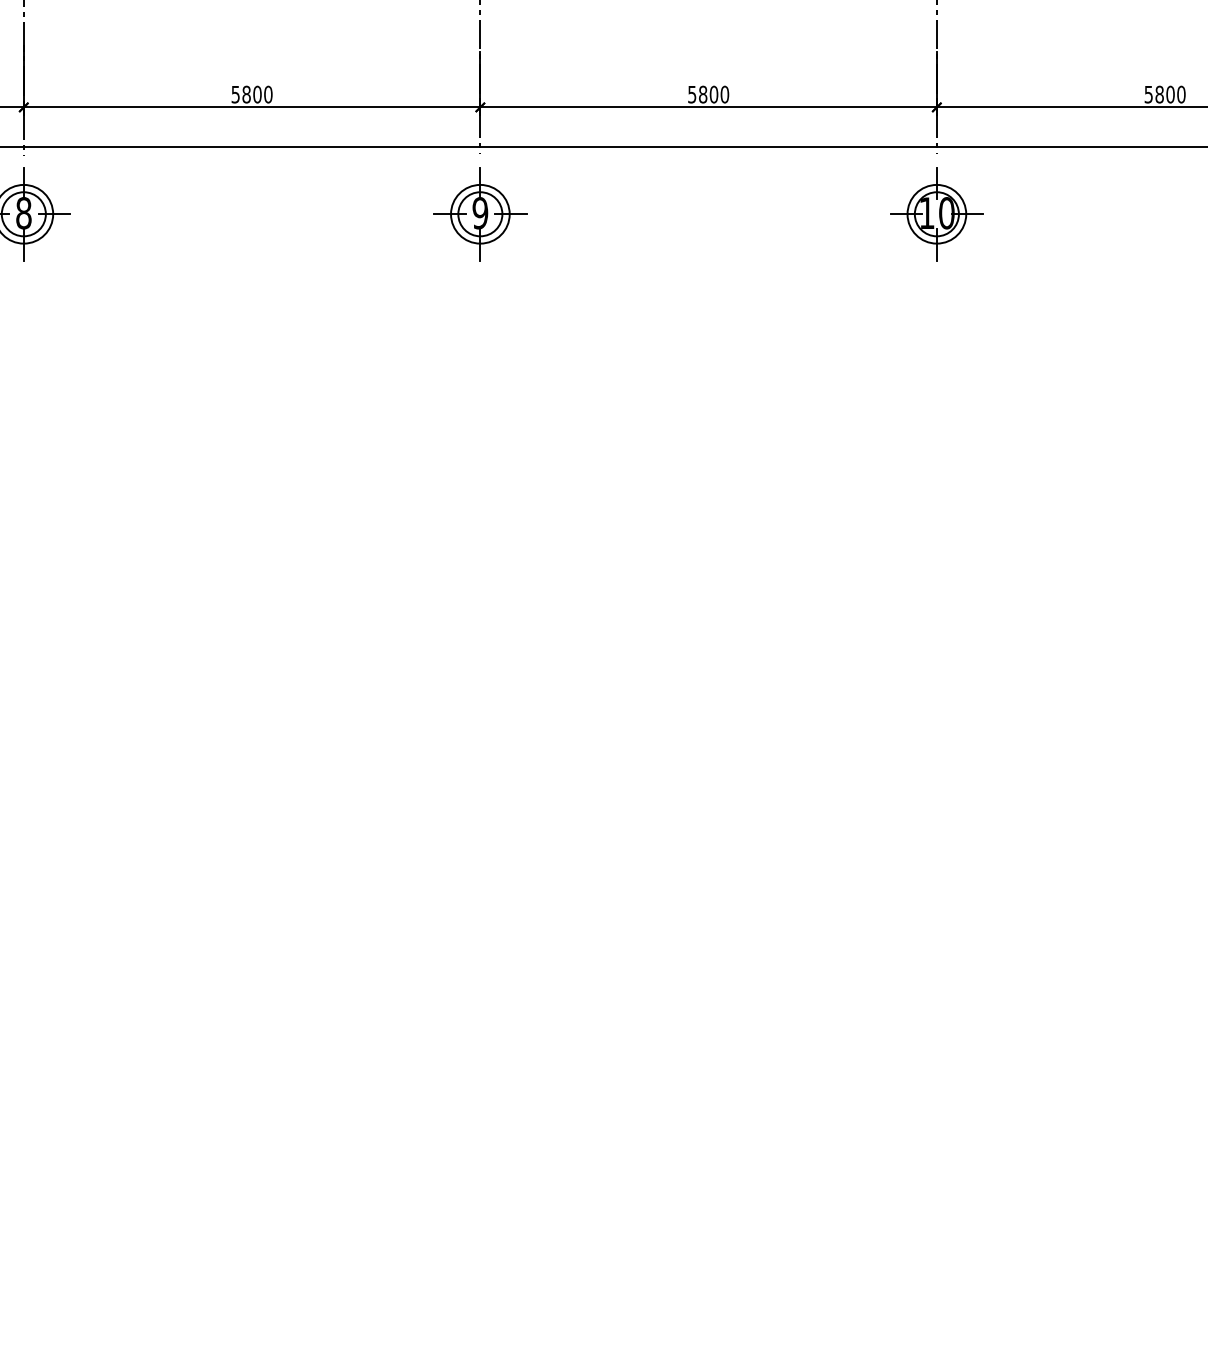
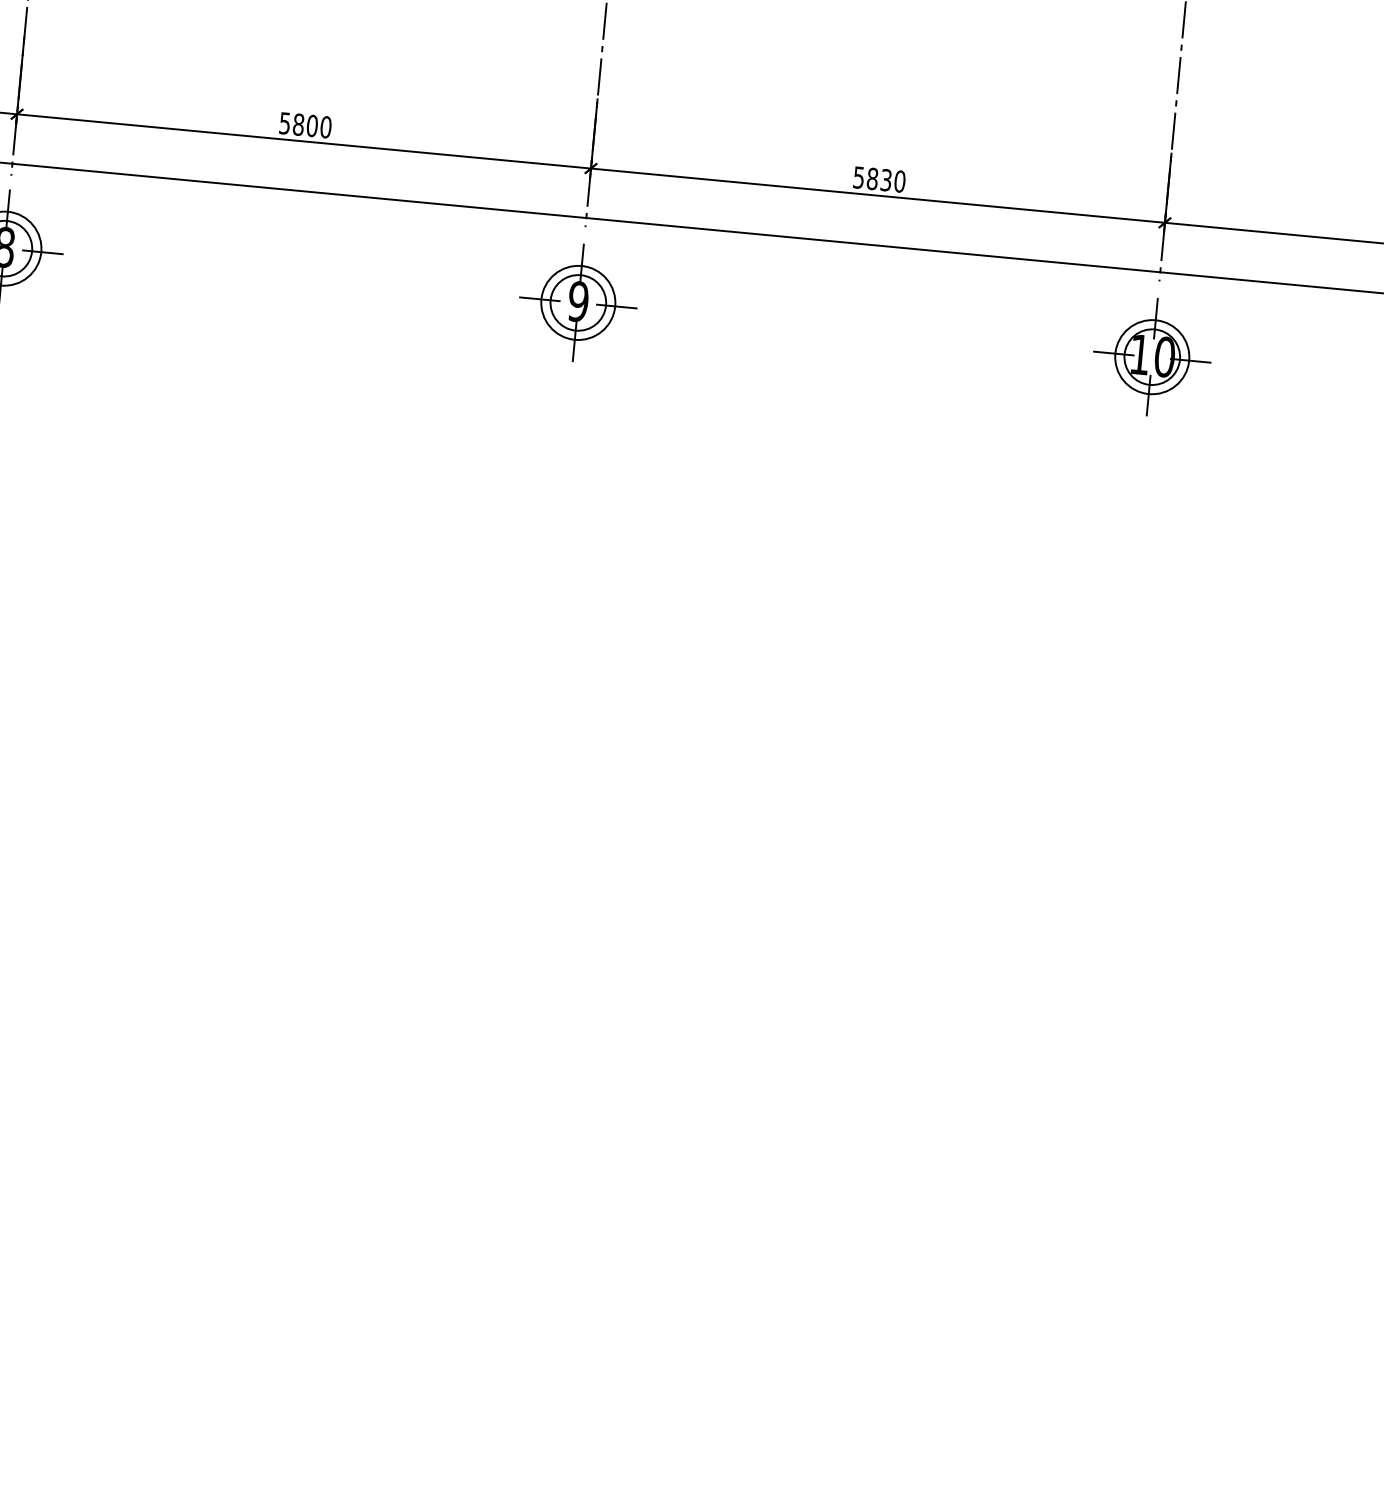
text: (713, 94) -> (885, 180), 5800 -> 5830

